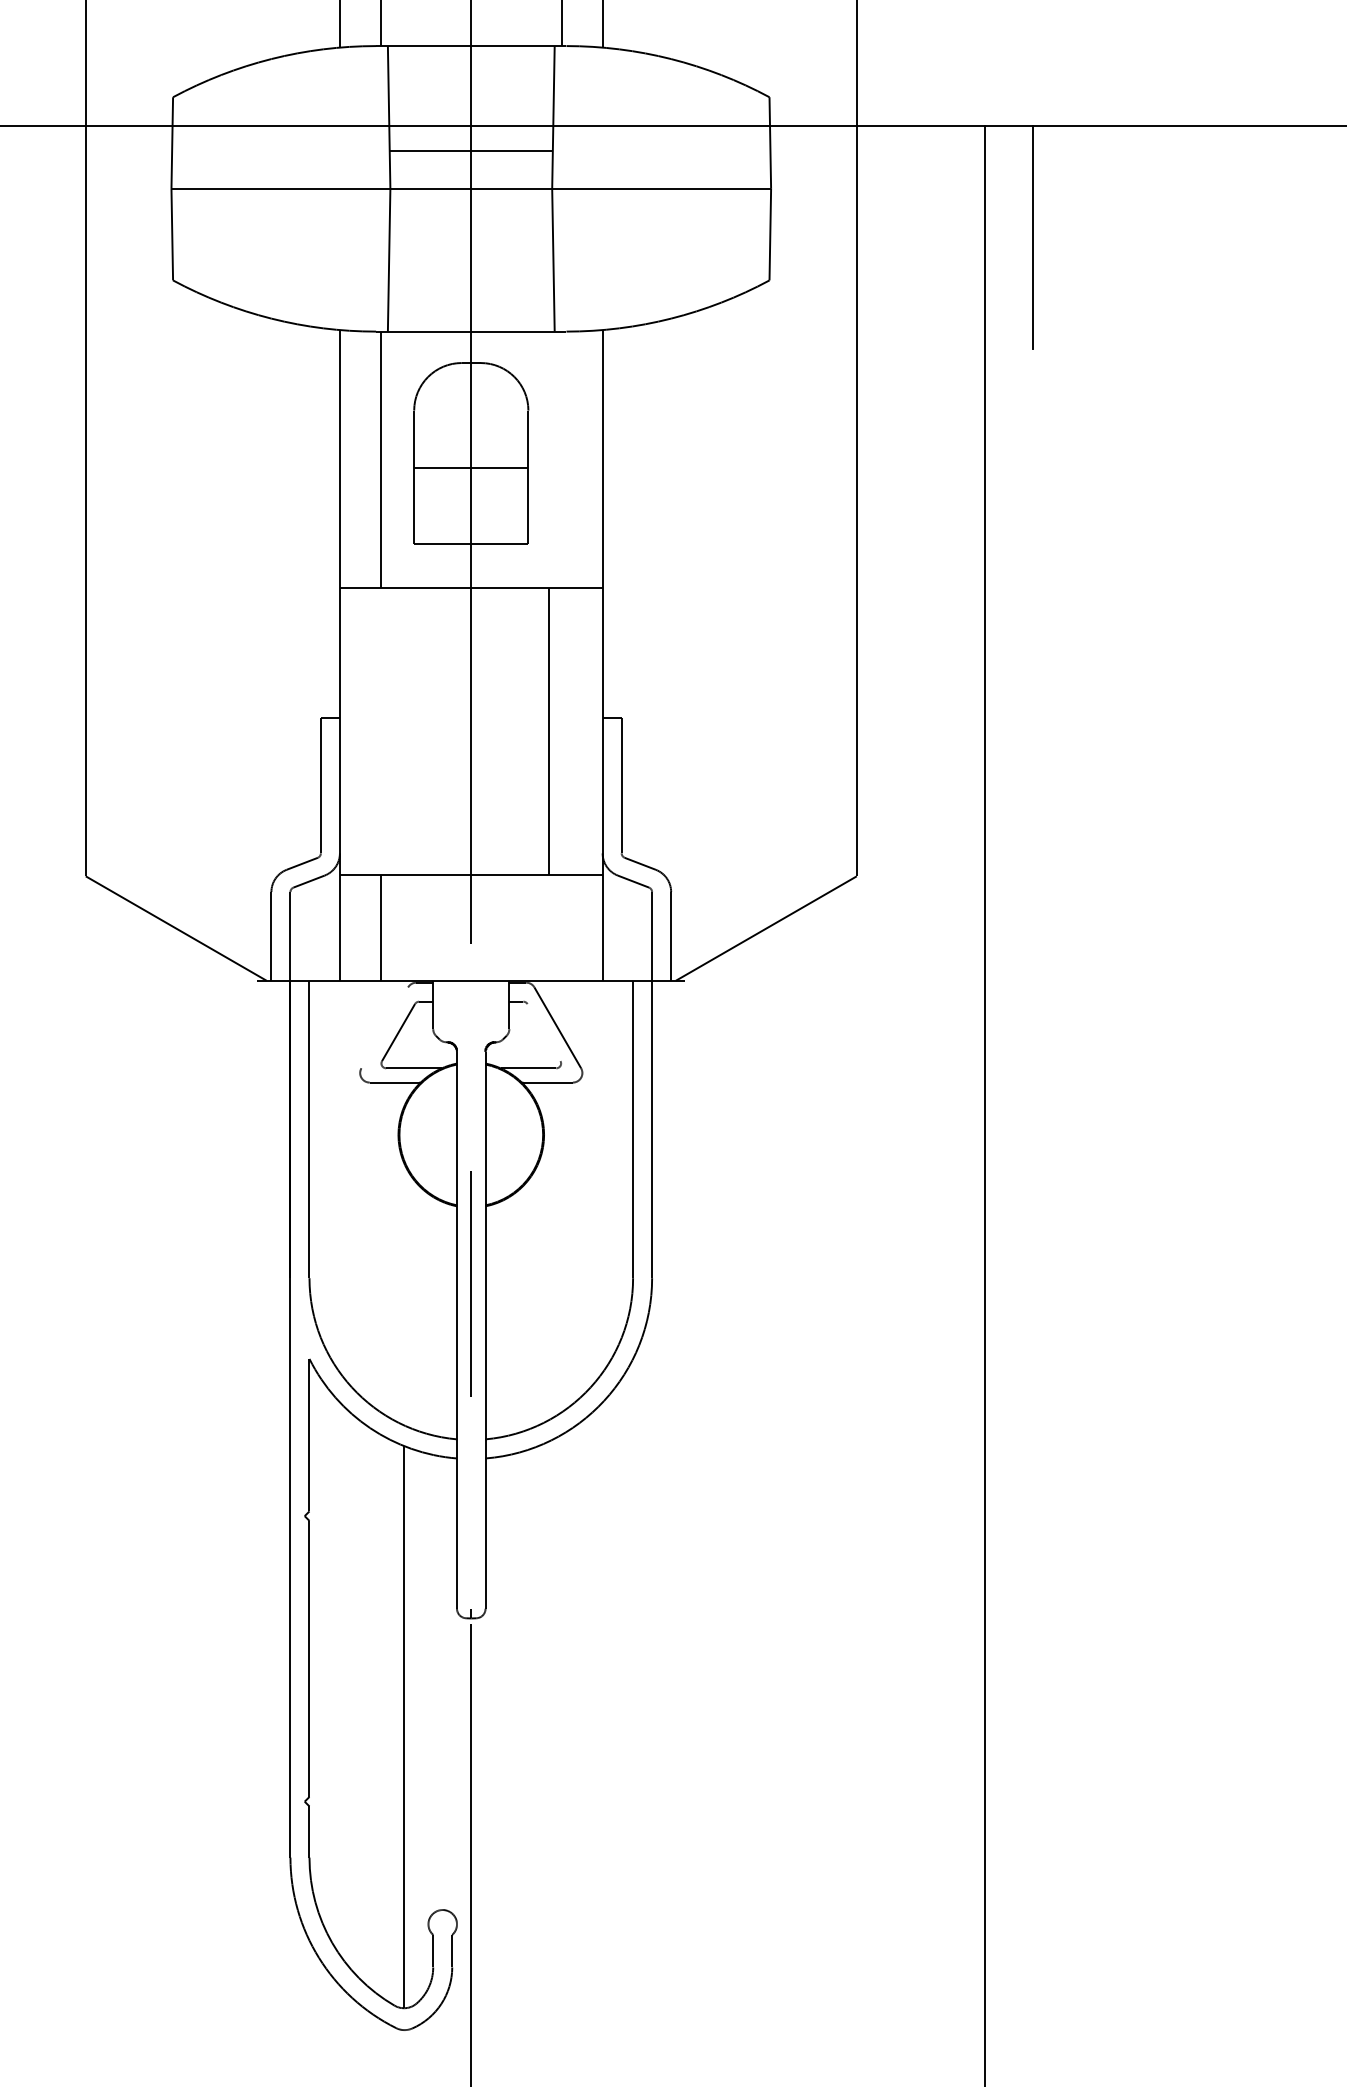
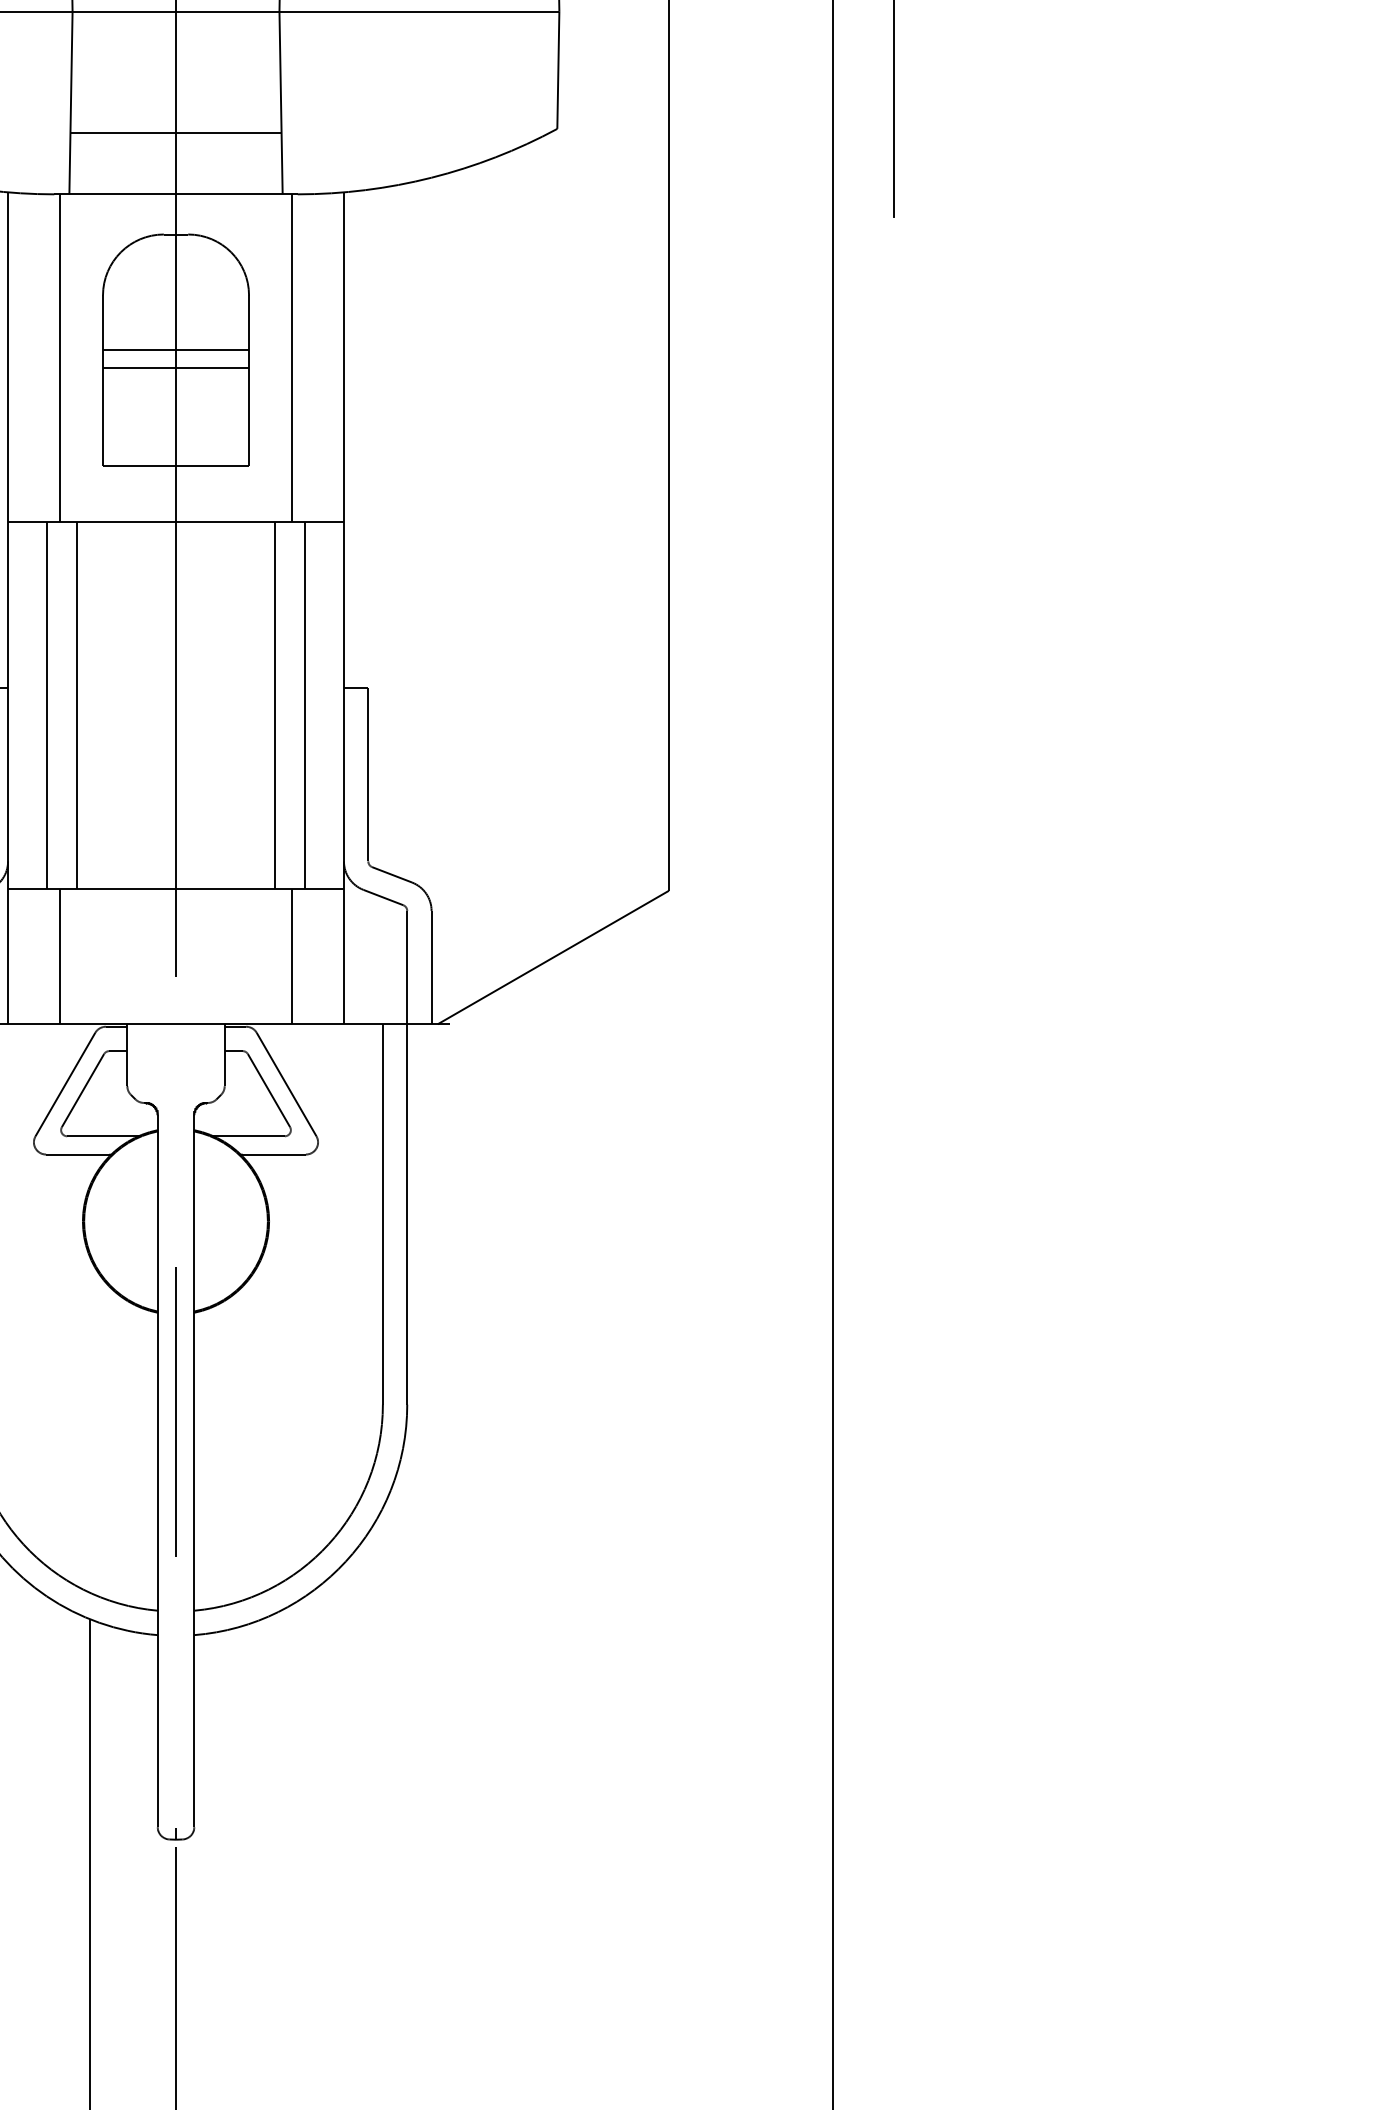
line: (470, 284) -> (175, 134), added
line: (471, 453) -> (176, 350), added
line: (561, 459) -> (291, 357), added
line: (370, 731) -> (47, 705), added
line: (393, 731) -> (76, 705), added
line: (572, 731) -> (305, 705), added
line: (561, 927) -> (291, 956), added
line: (384, 1027) -> (65, 1084), added
line: (543, 1032) -> (268, 1090), added

